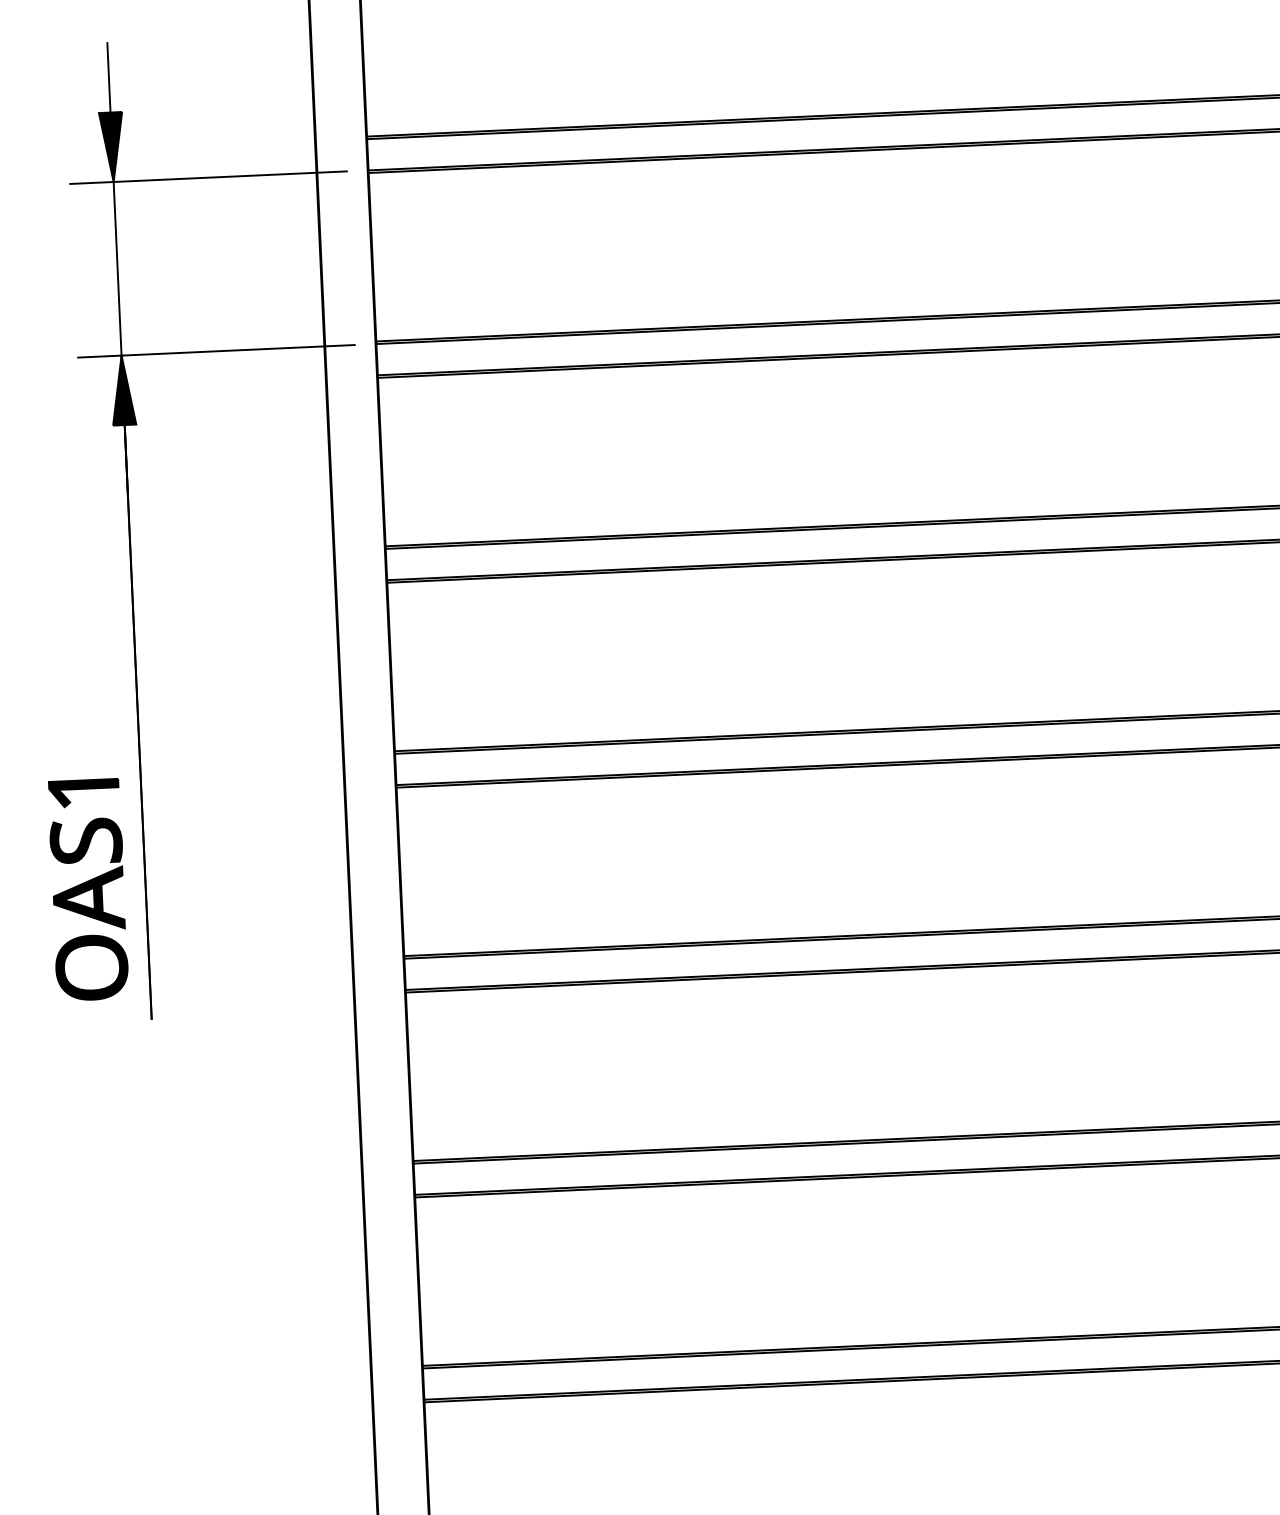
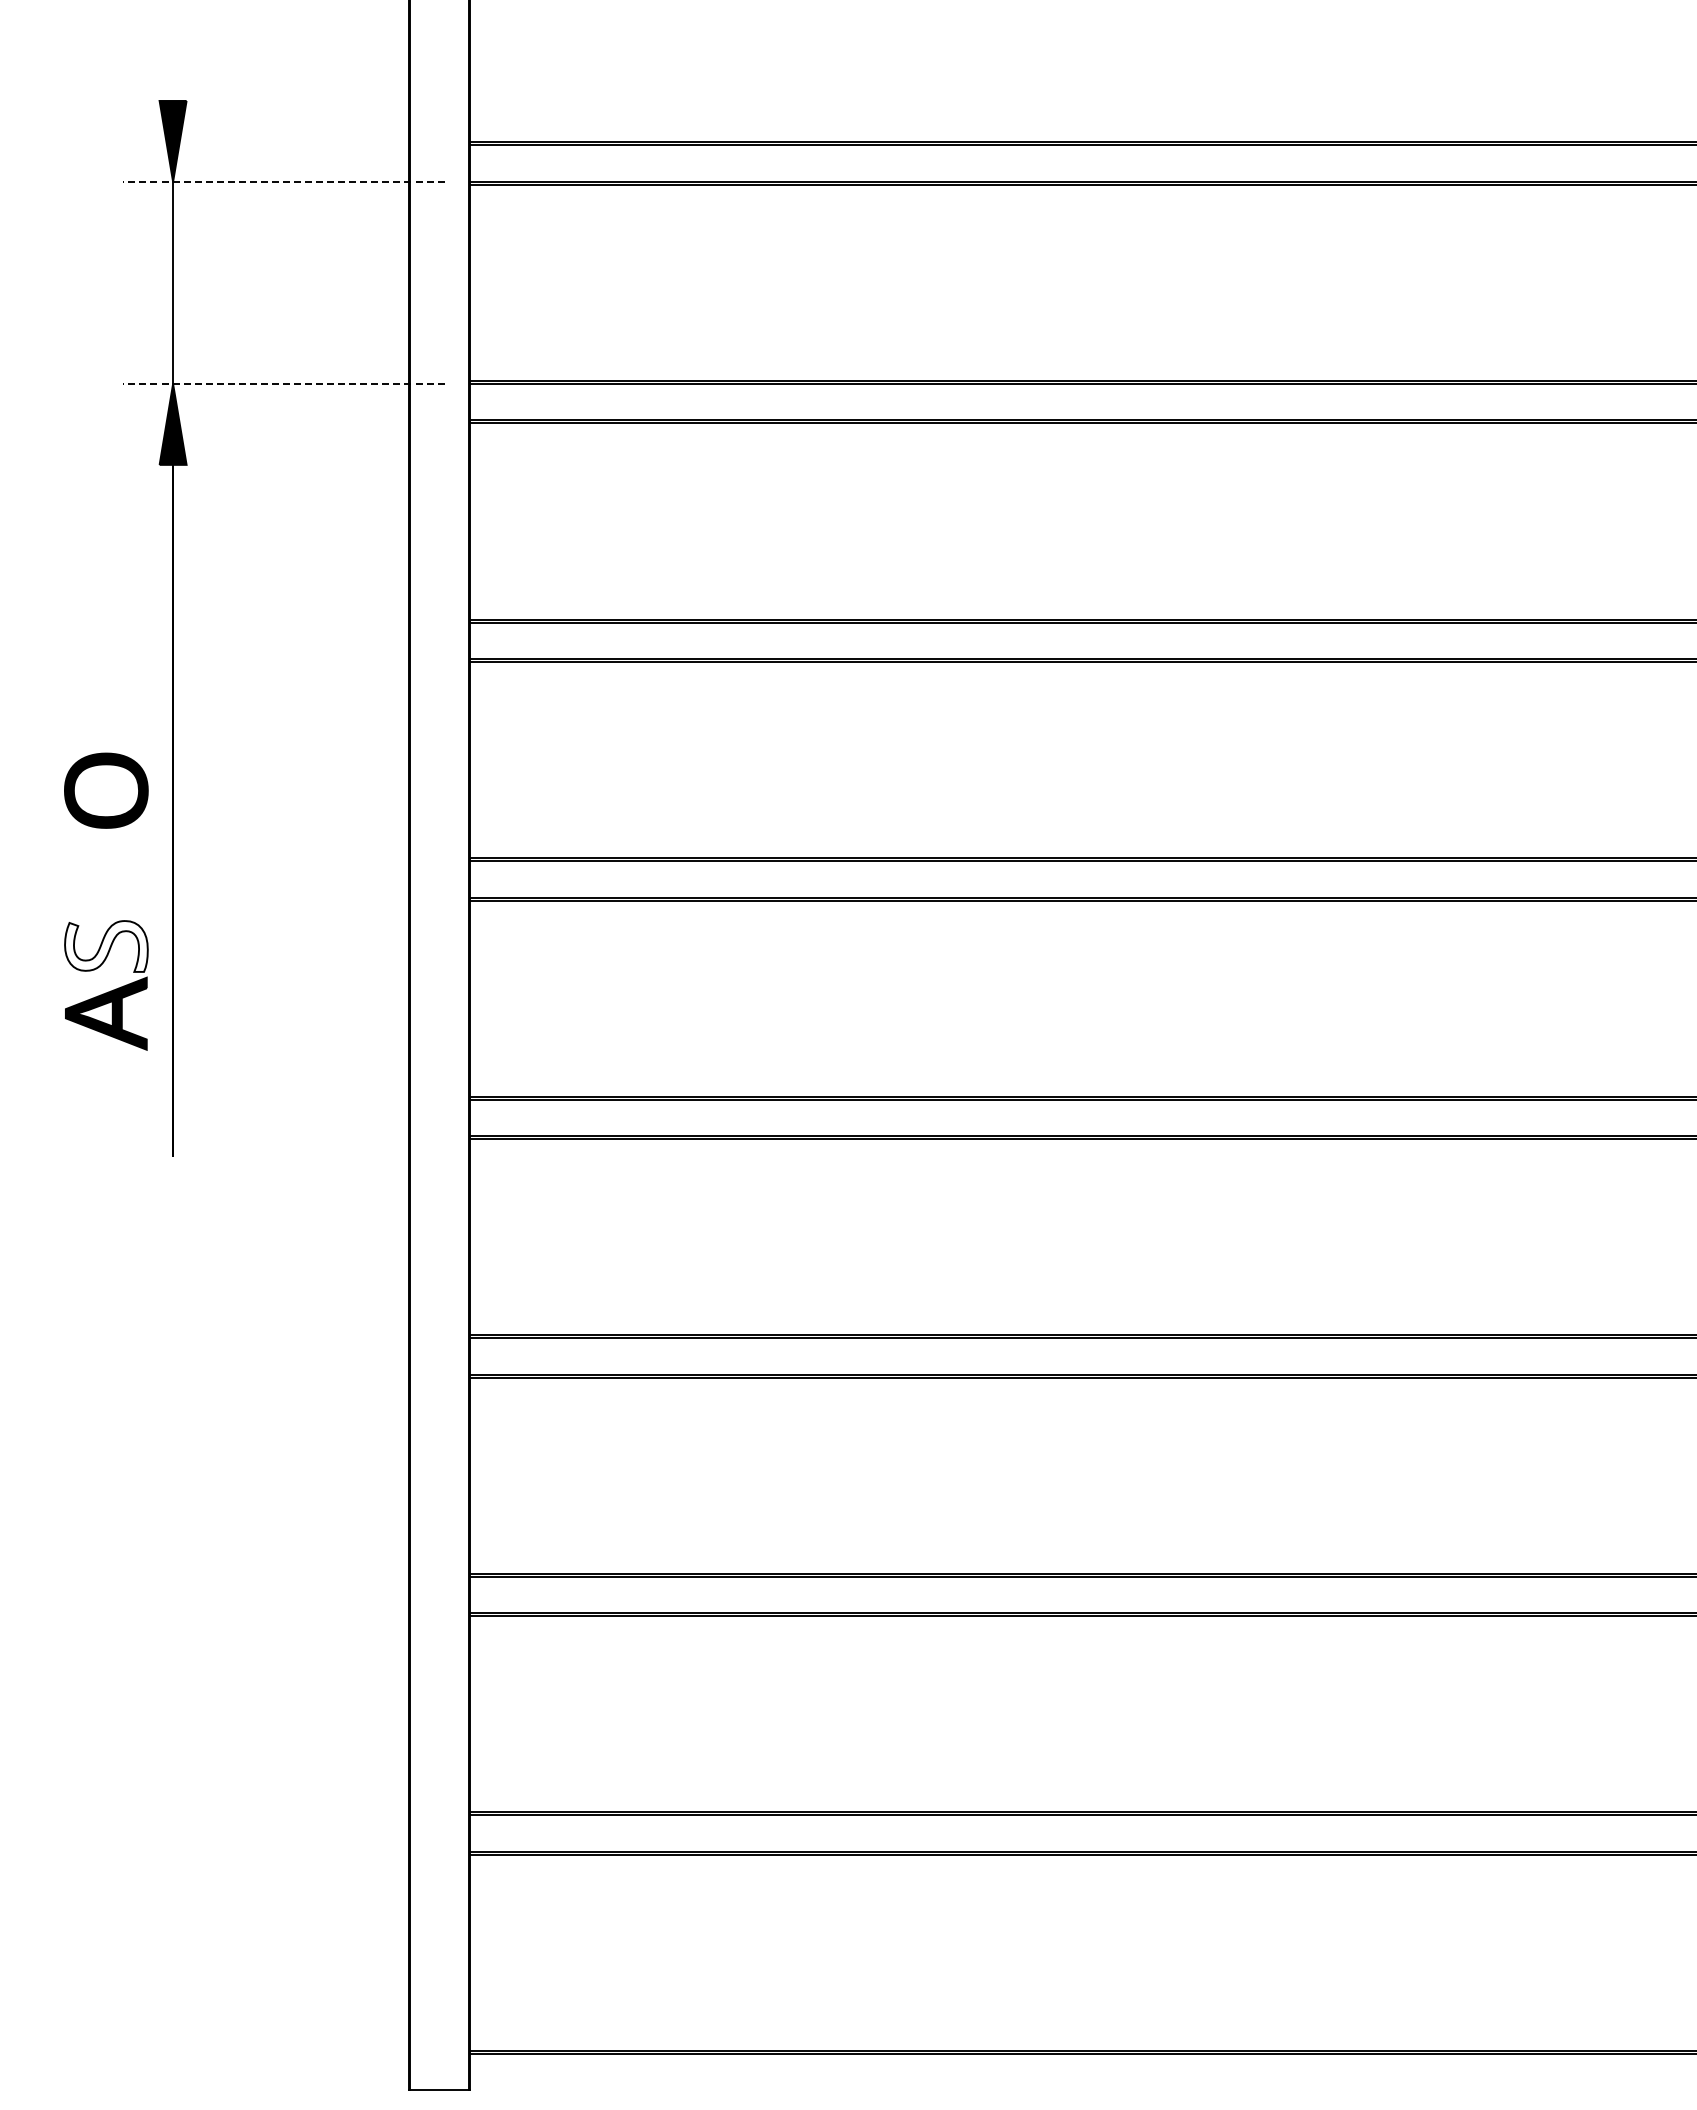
line: (109, 77) -> (173, 60), removed
line: (208, 177) -> (283, 181), solid -> dashed
line: (216, 351) -> (283, 384), solid -> dashed
part: (84, 793) -> (106, 890), removed
fill: (86, 841) -> (106, 946), removed
part: (92, 967) -> (106, 790), moved

